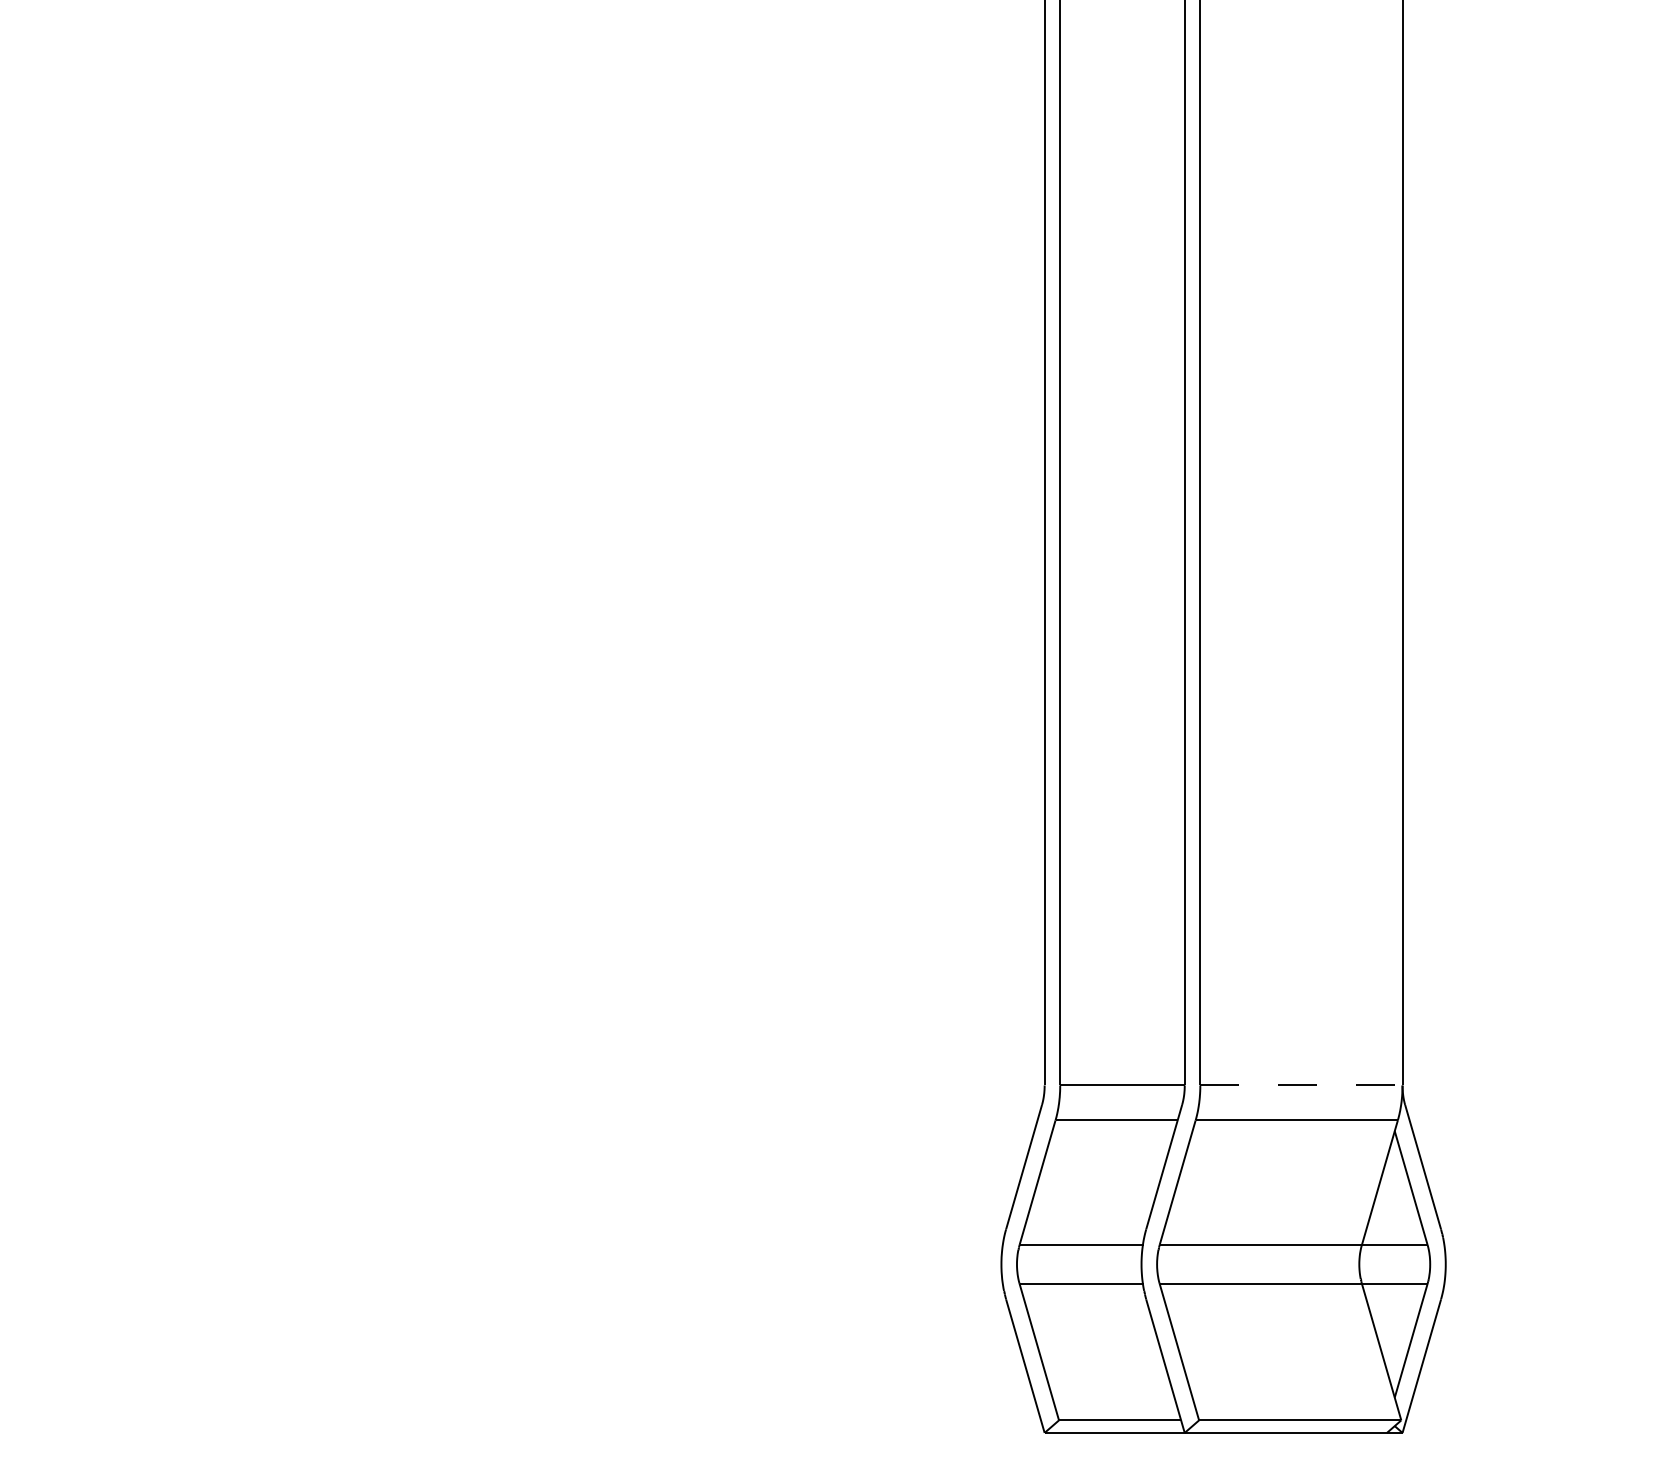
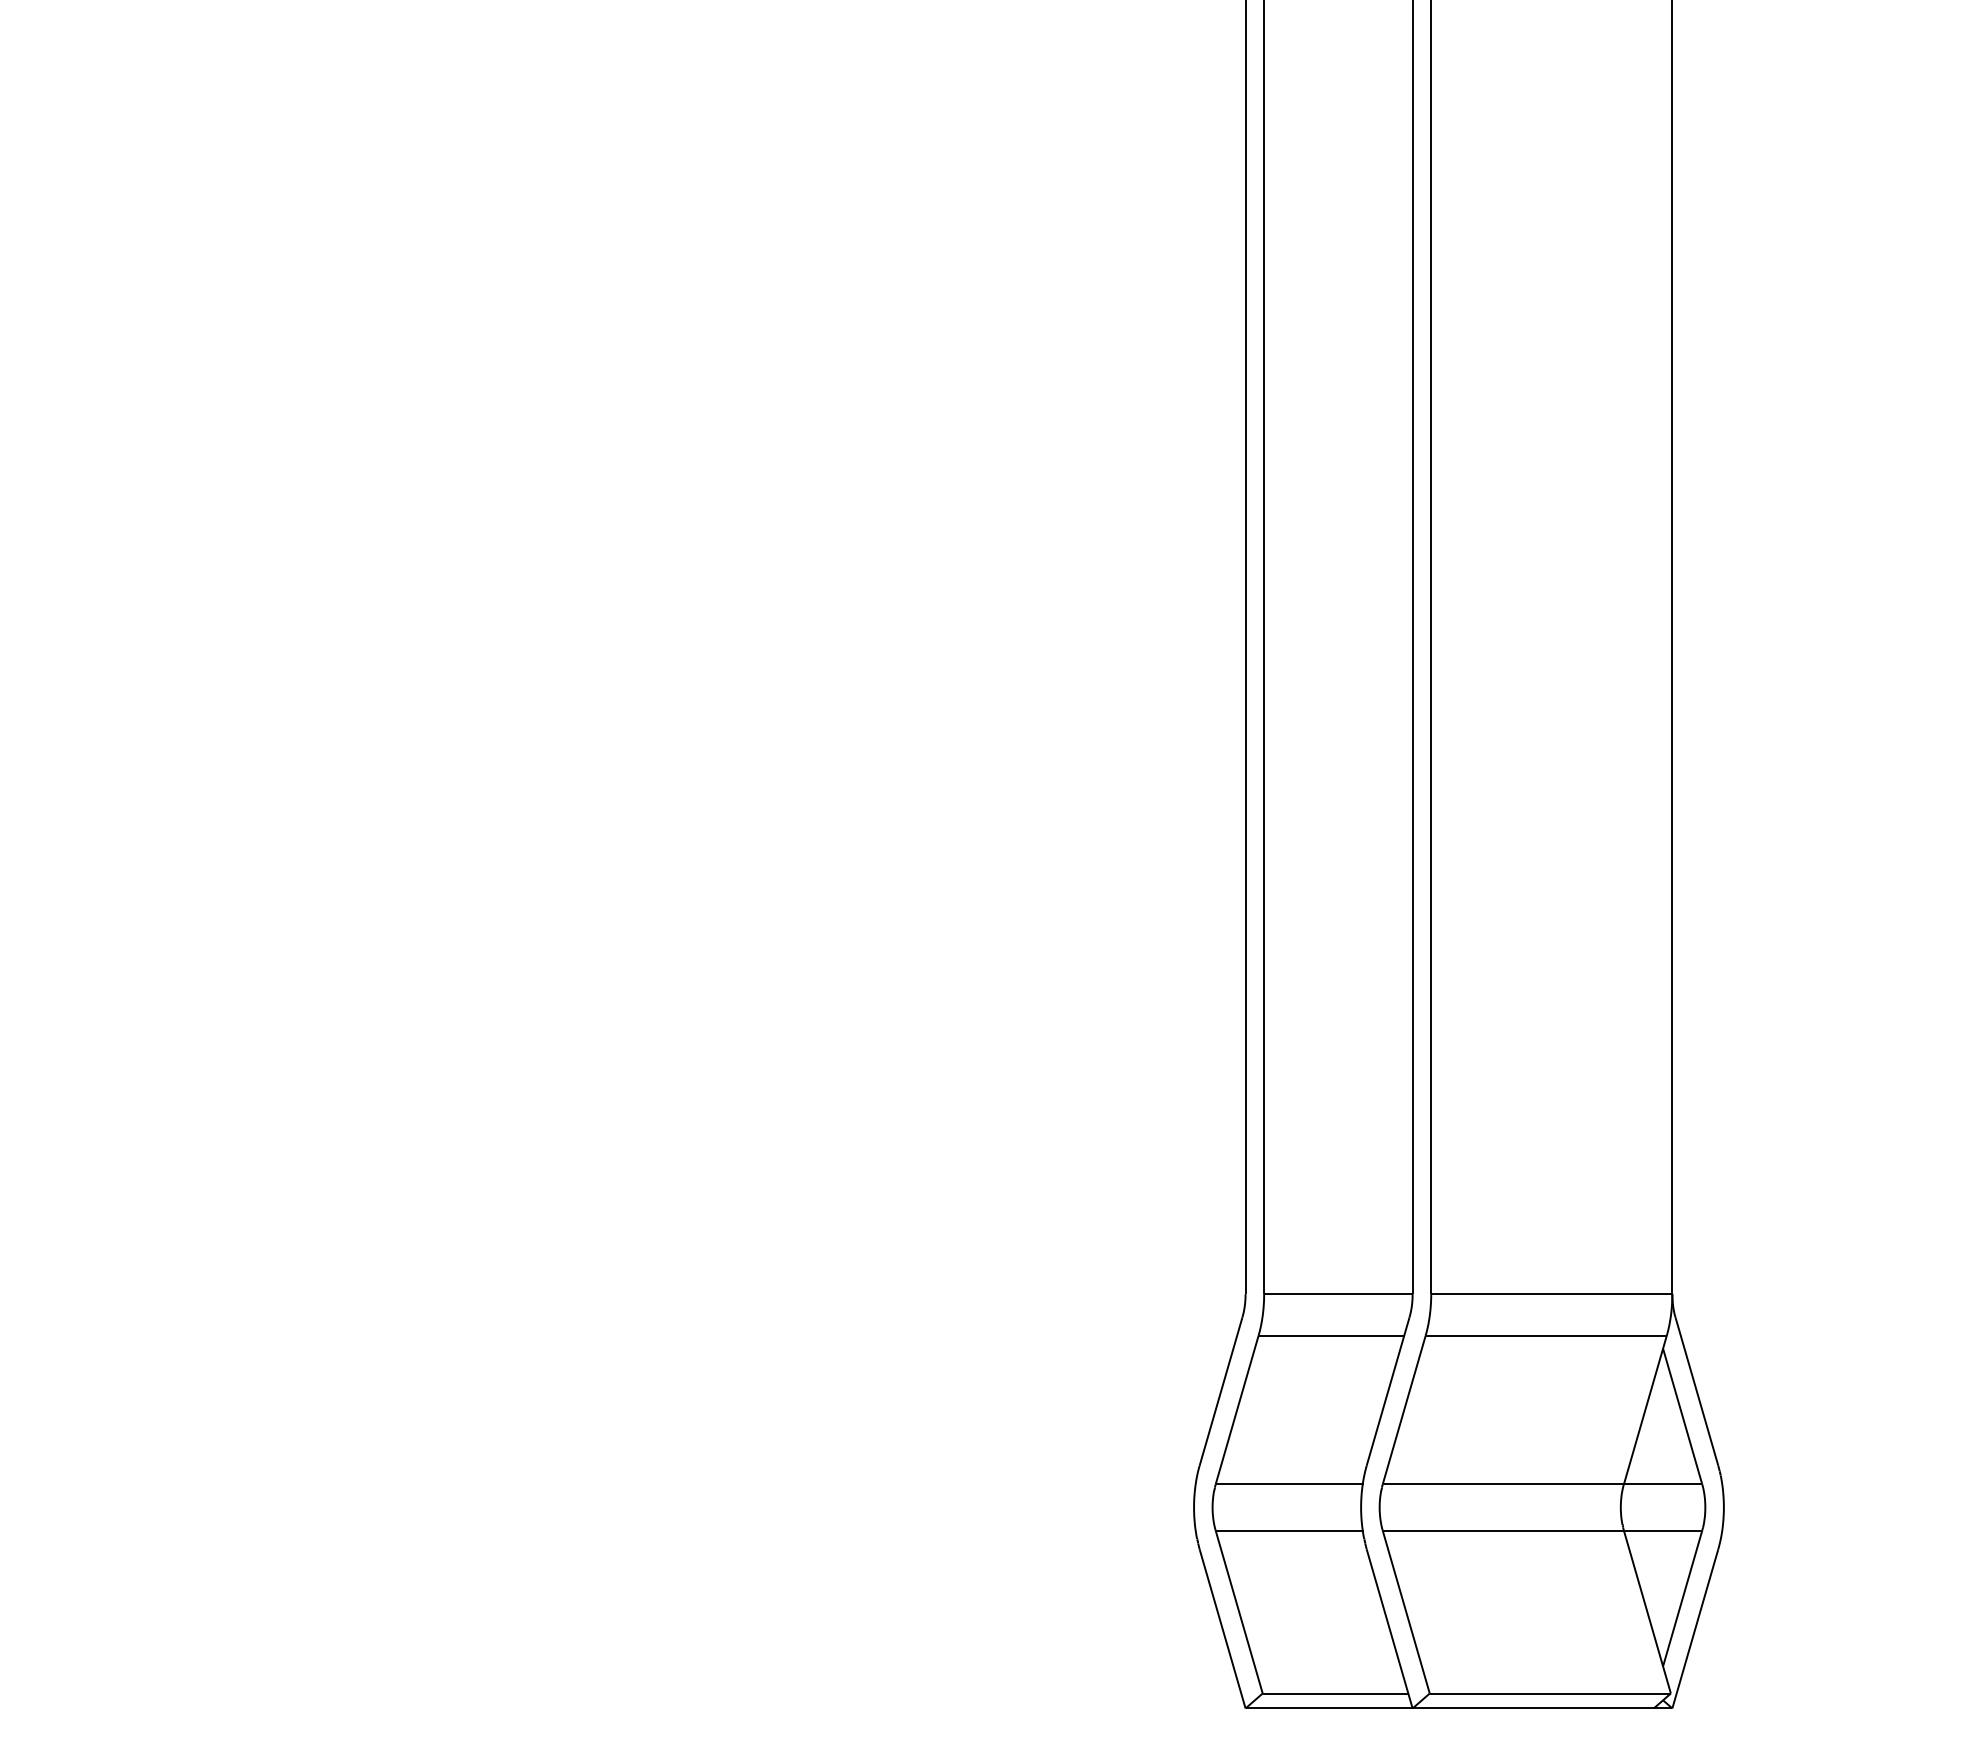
line: (1301, 1085) -> (1551, 1294), dashed -> solid

